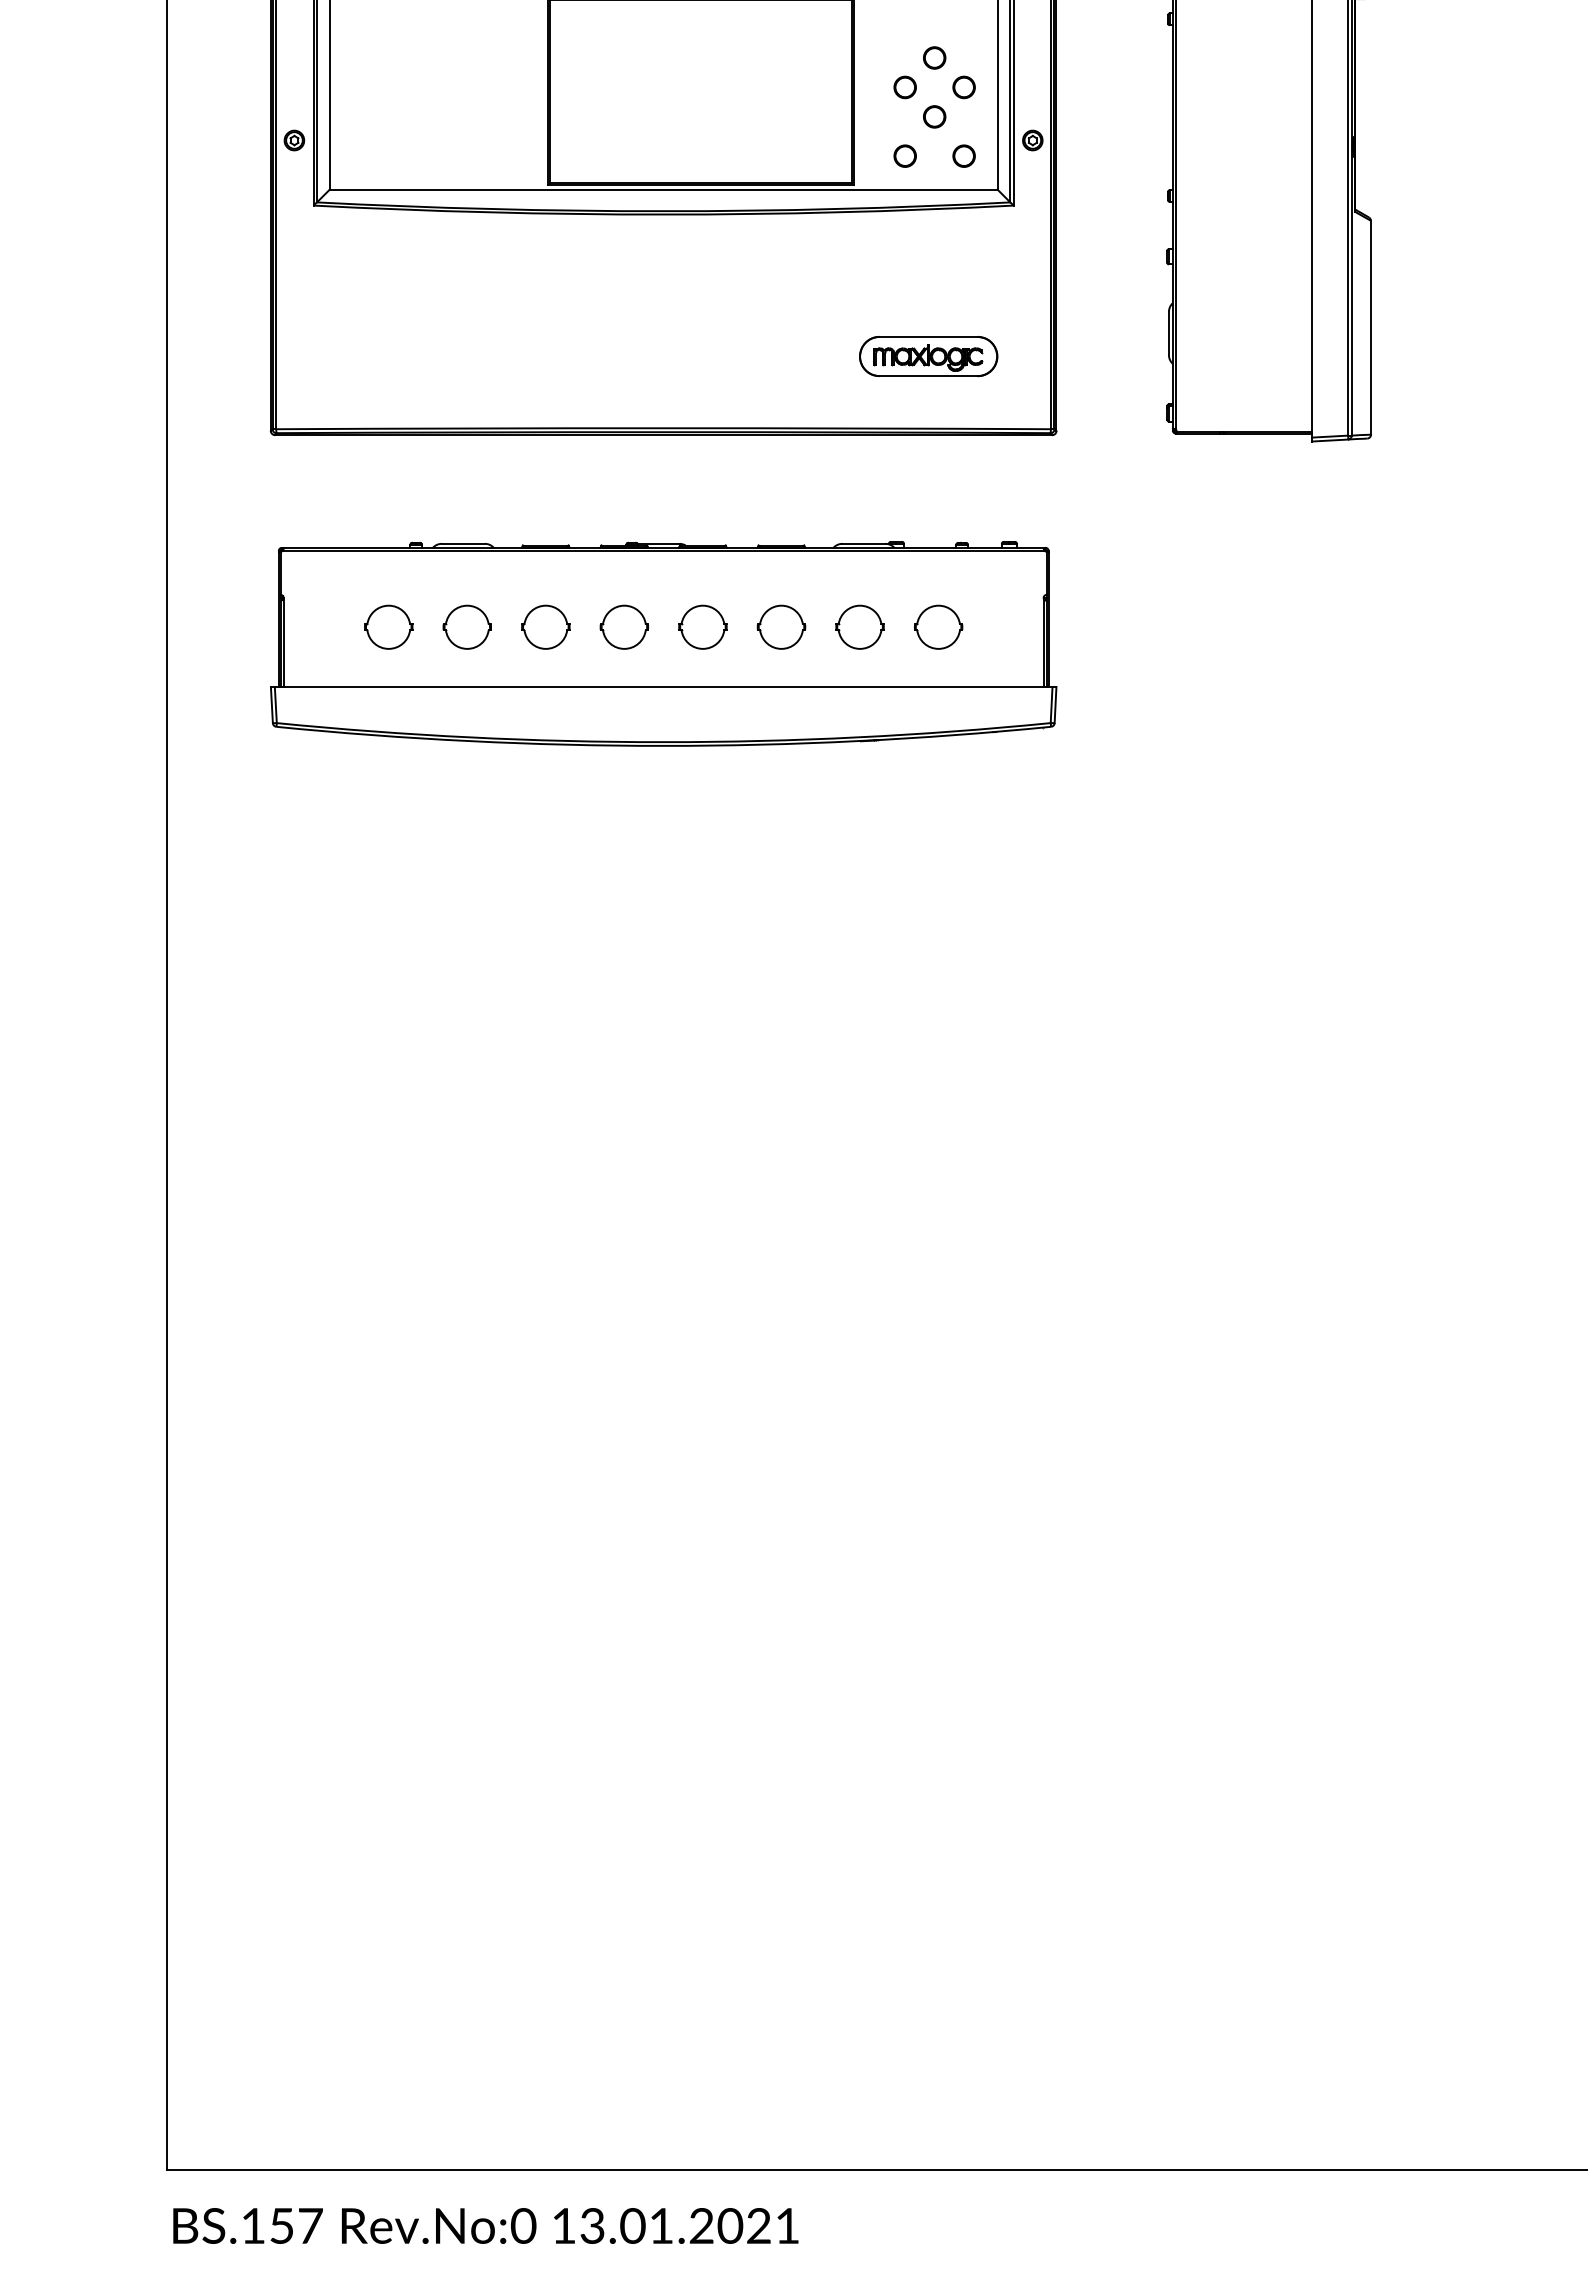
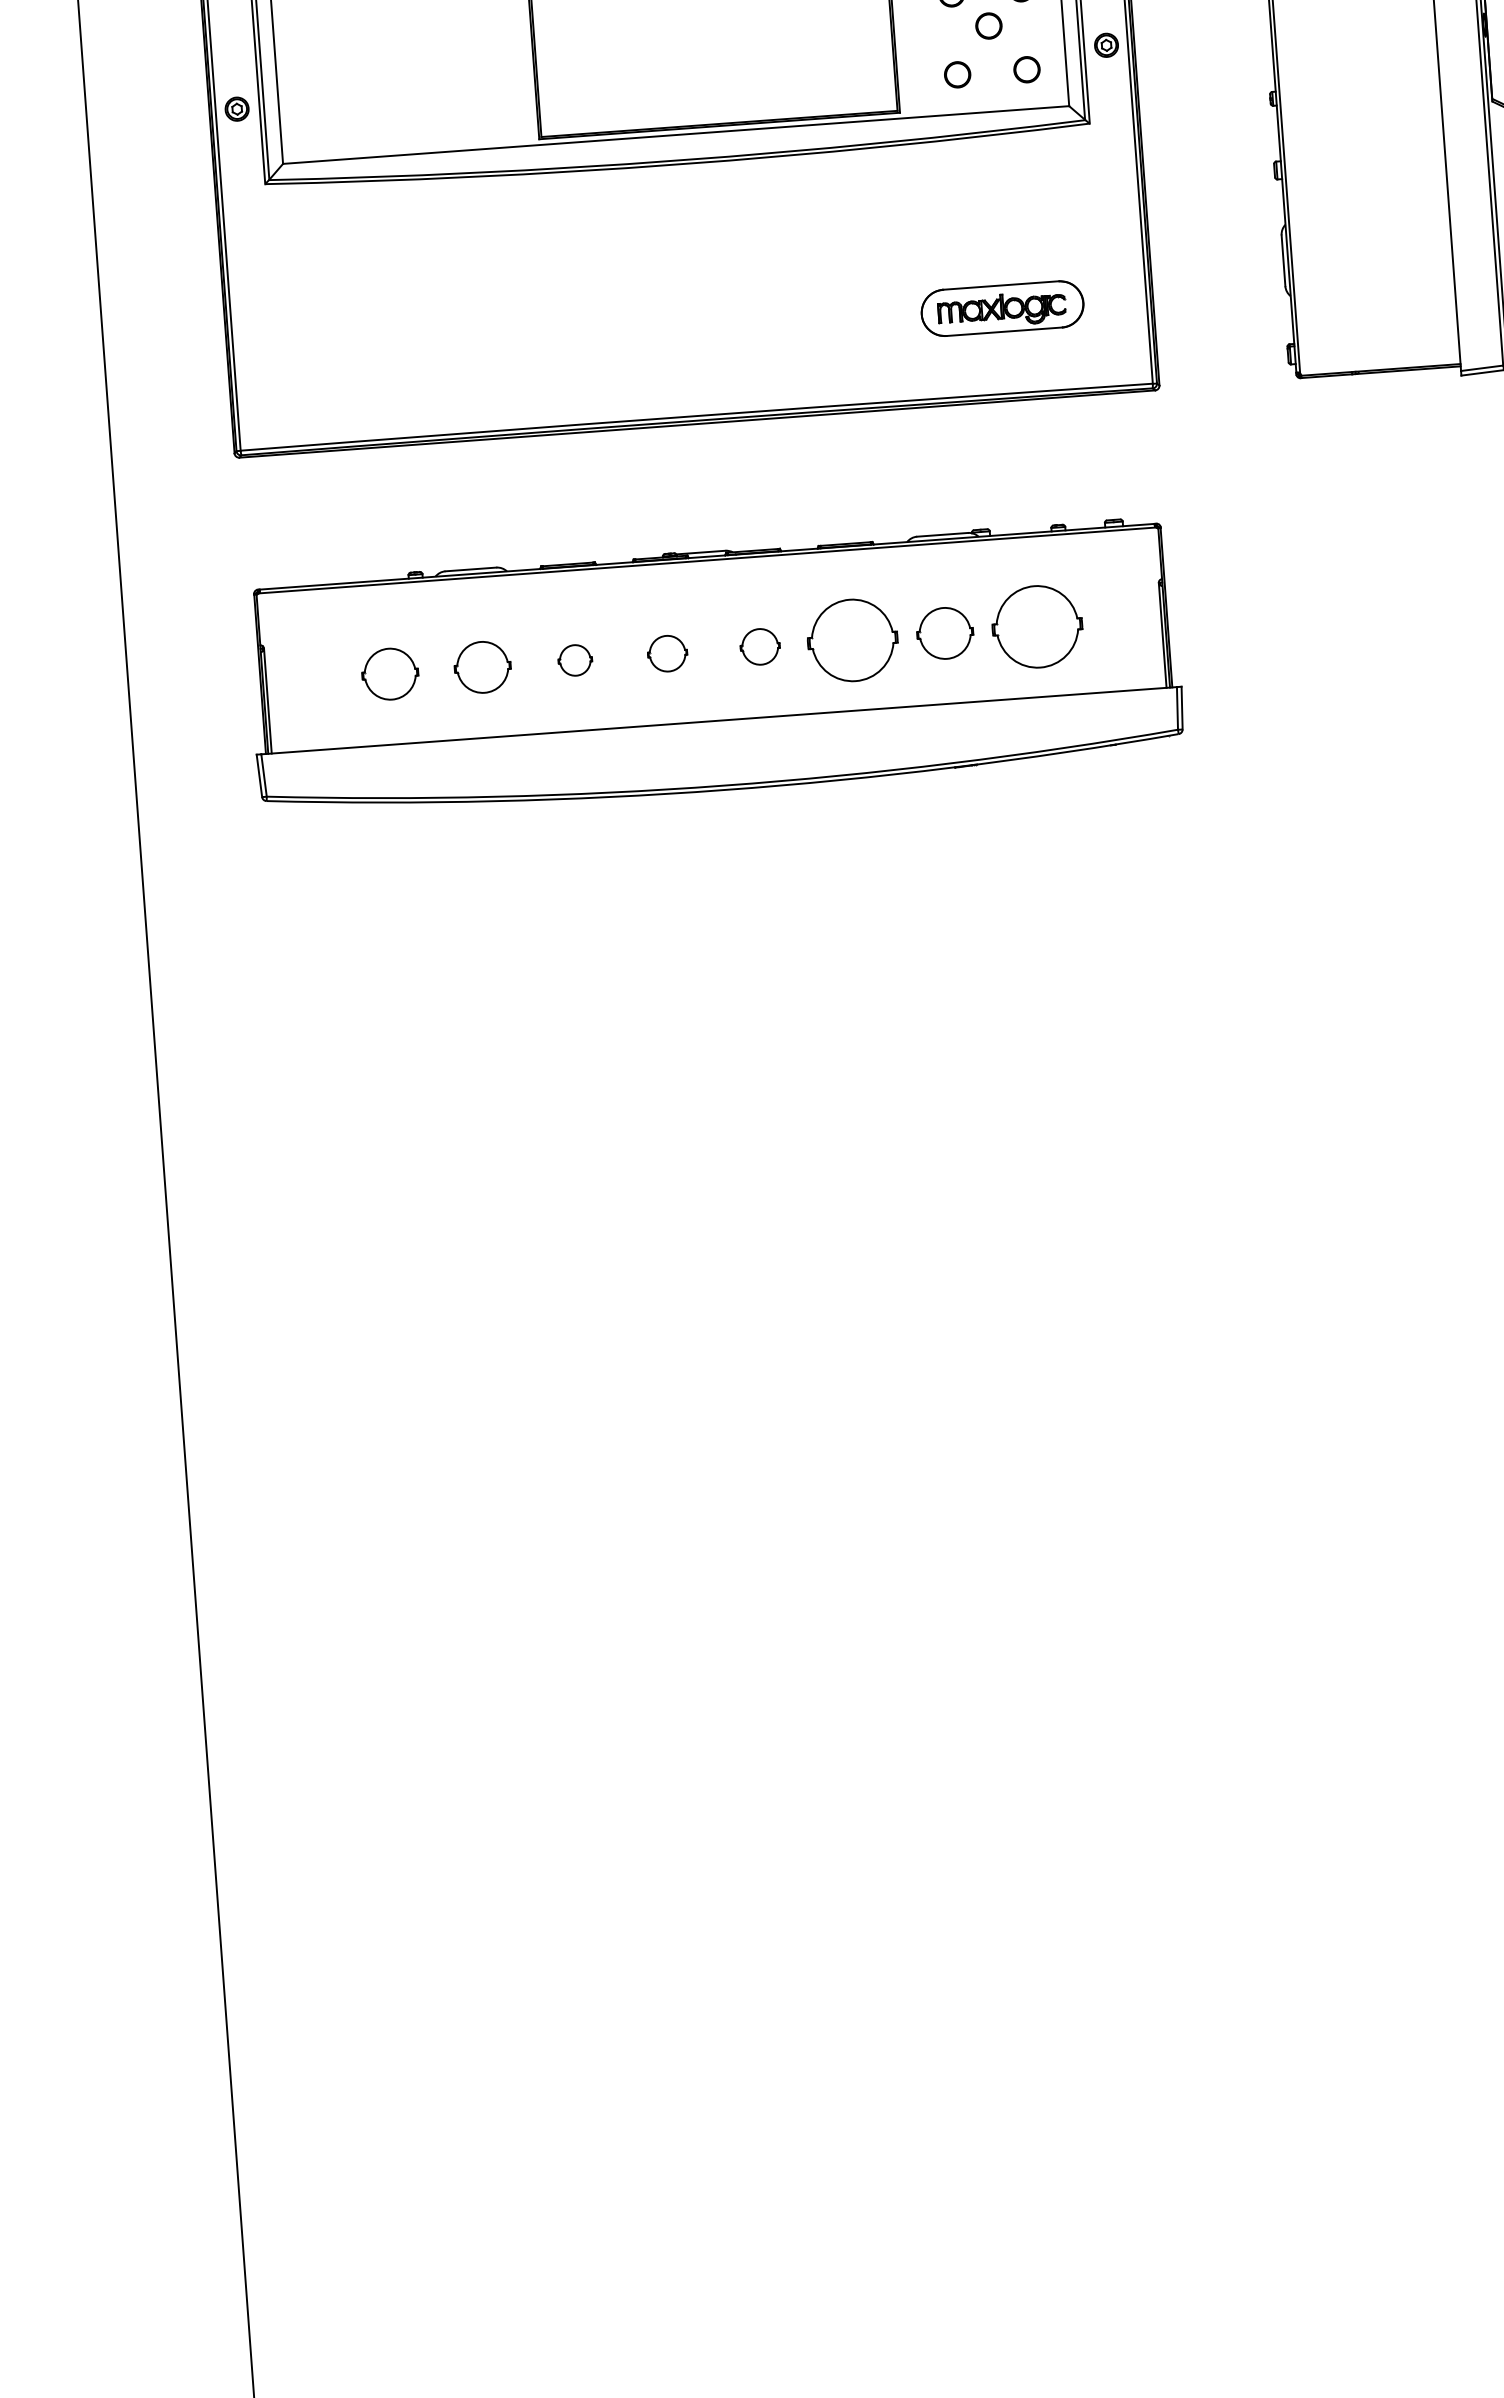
part: (545, 626) -> (574, 659), size x0.6
part: (623, 626) -> (666, 652), size x0.7
part: (702, 626) -> (759, 646), size x0.7
part: (781, 626) -> (852, 639), size x1.6
part: (938, 626) -> (1037, 625), size x1.6

